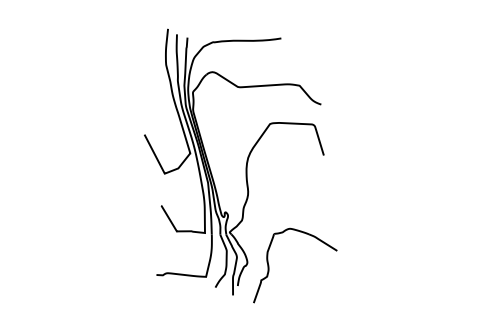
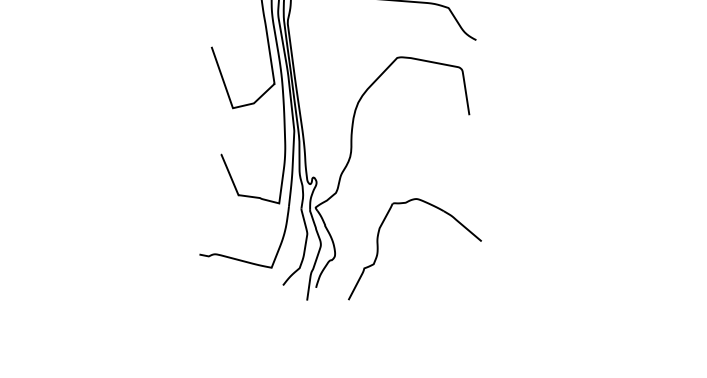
part: (269, 265) -> (379, 248), moved

